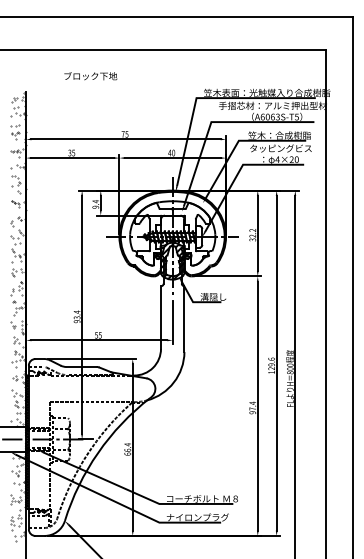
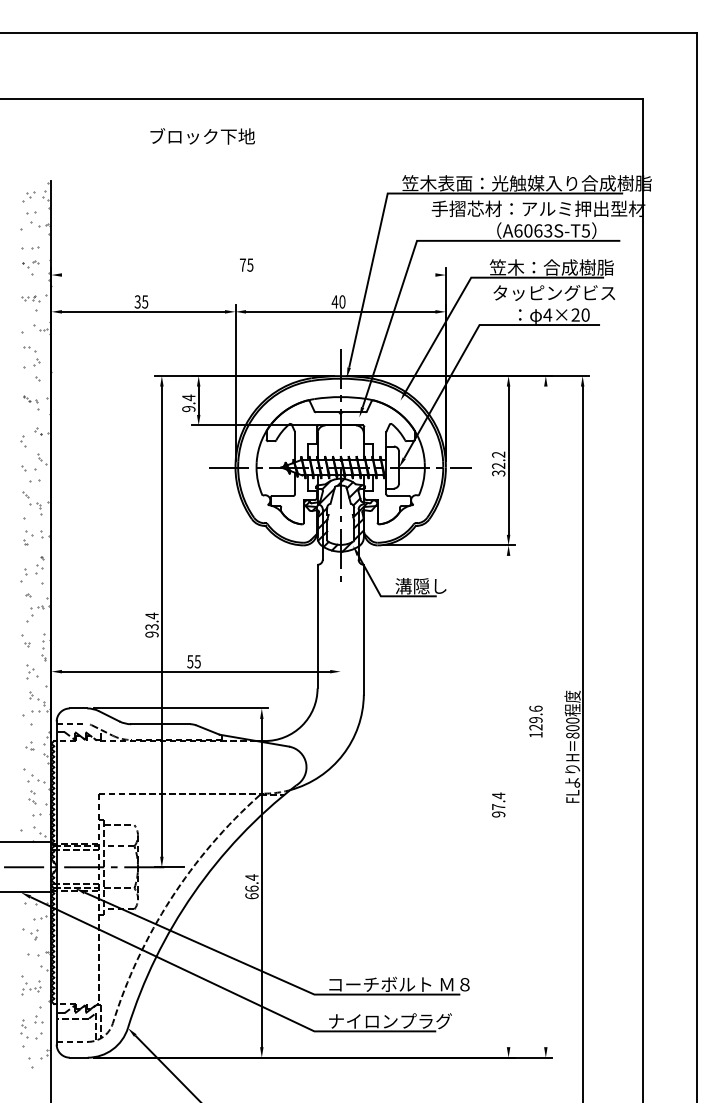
text: (90, 76) -> (202, 137), moved
line: (125, 139) -> (247, 275), removed
line: (172, 321) -> (340, 634), removed
line: (276, 362) -> (545, 715), removed
line: (257, 405) -> (508, 800), removed

